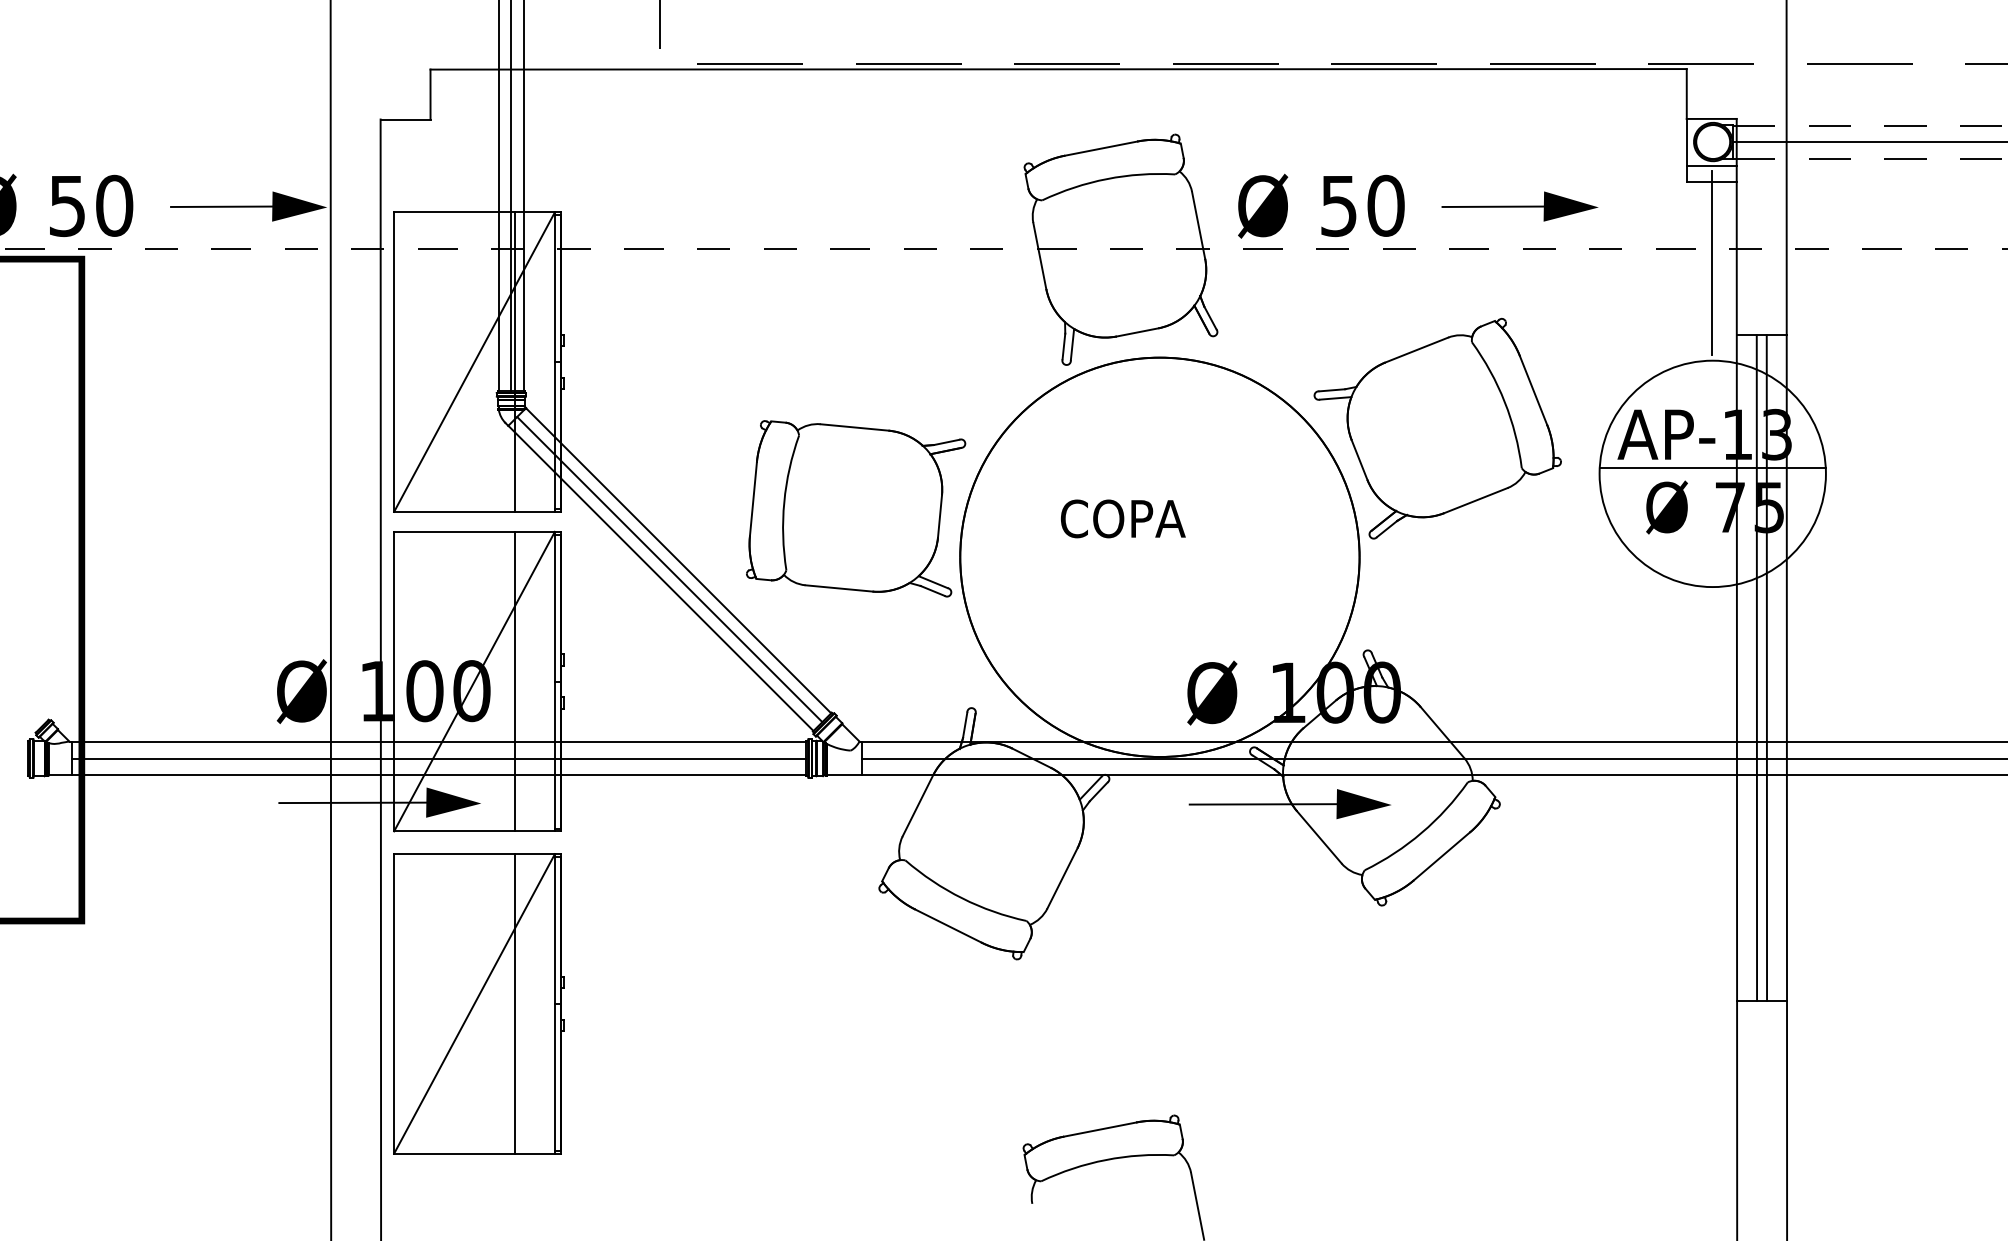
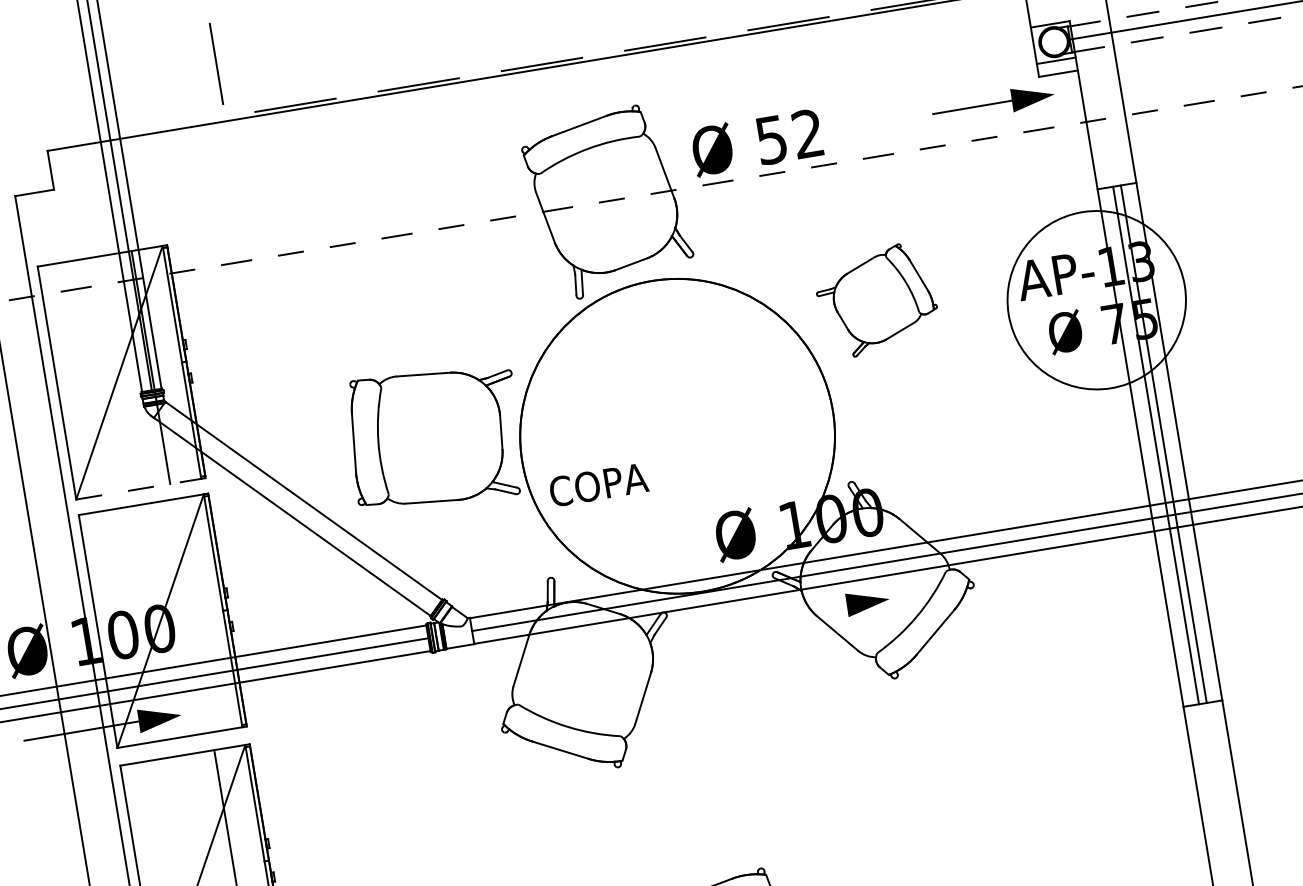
text: (1385, 205) -> (807, 133), 50 -> 52
part: (1519, 206) -> (992, 103), moved
line: (1711, 262) -> (1068, 136), removed
part: (1437, 428) -> (876, 300), size x0.6
line: (1712, 467) -> (1095, 295), removed
line: (476, 511) -> (140, 488), solid -> dashed
text: (1123, 518) -> (598, 484), moved
line: (669, 569) -> (297, 508), removed
line: (514, 681) -> (191, 615), removed
line: (1262, 804) -> (789, 615), removed

